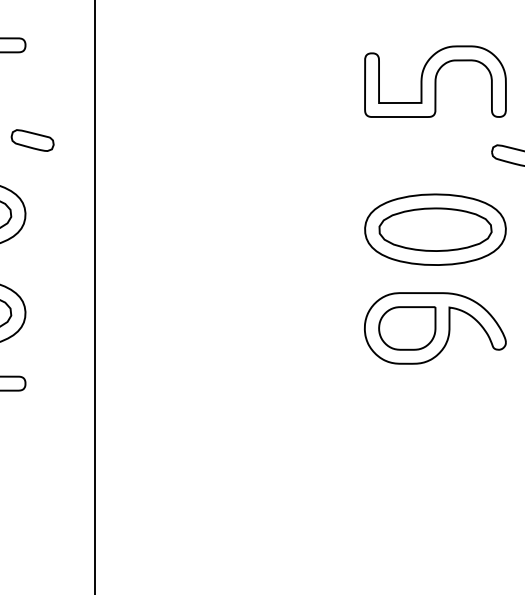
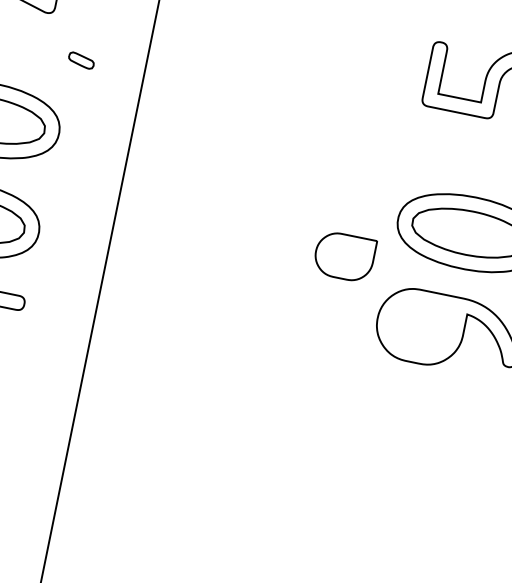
part: (32, 140) -> (81, 60), size x0.6
part: (407, 328) -> (344, 256), moved

